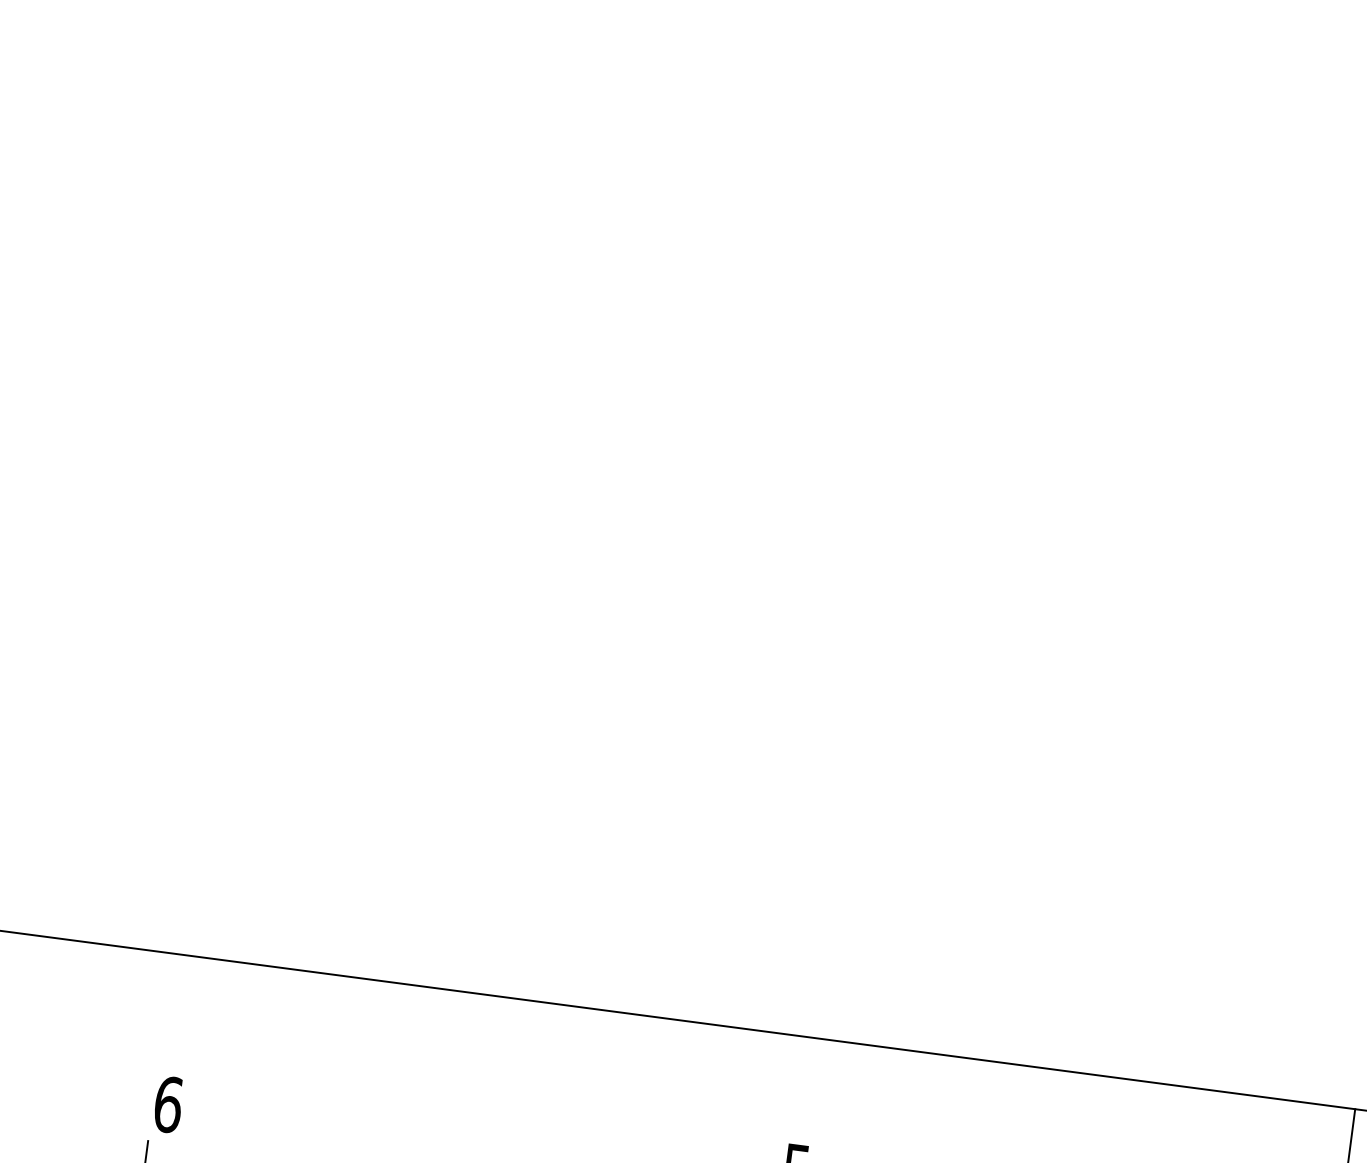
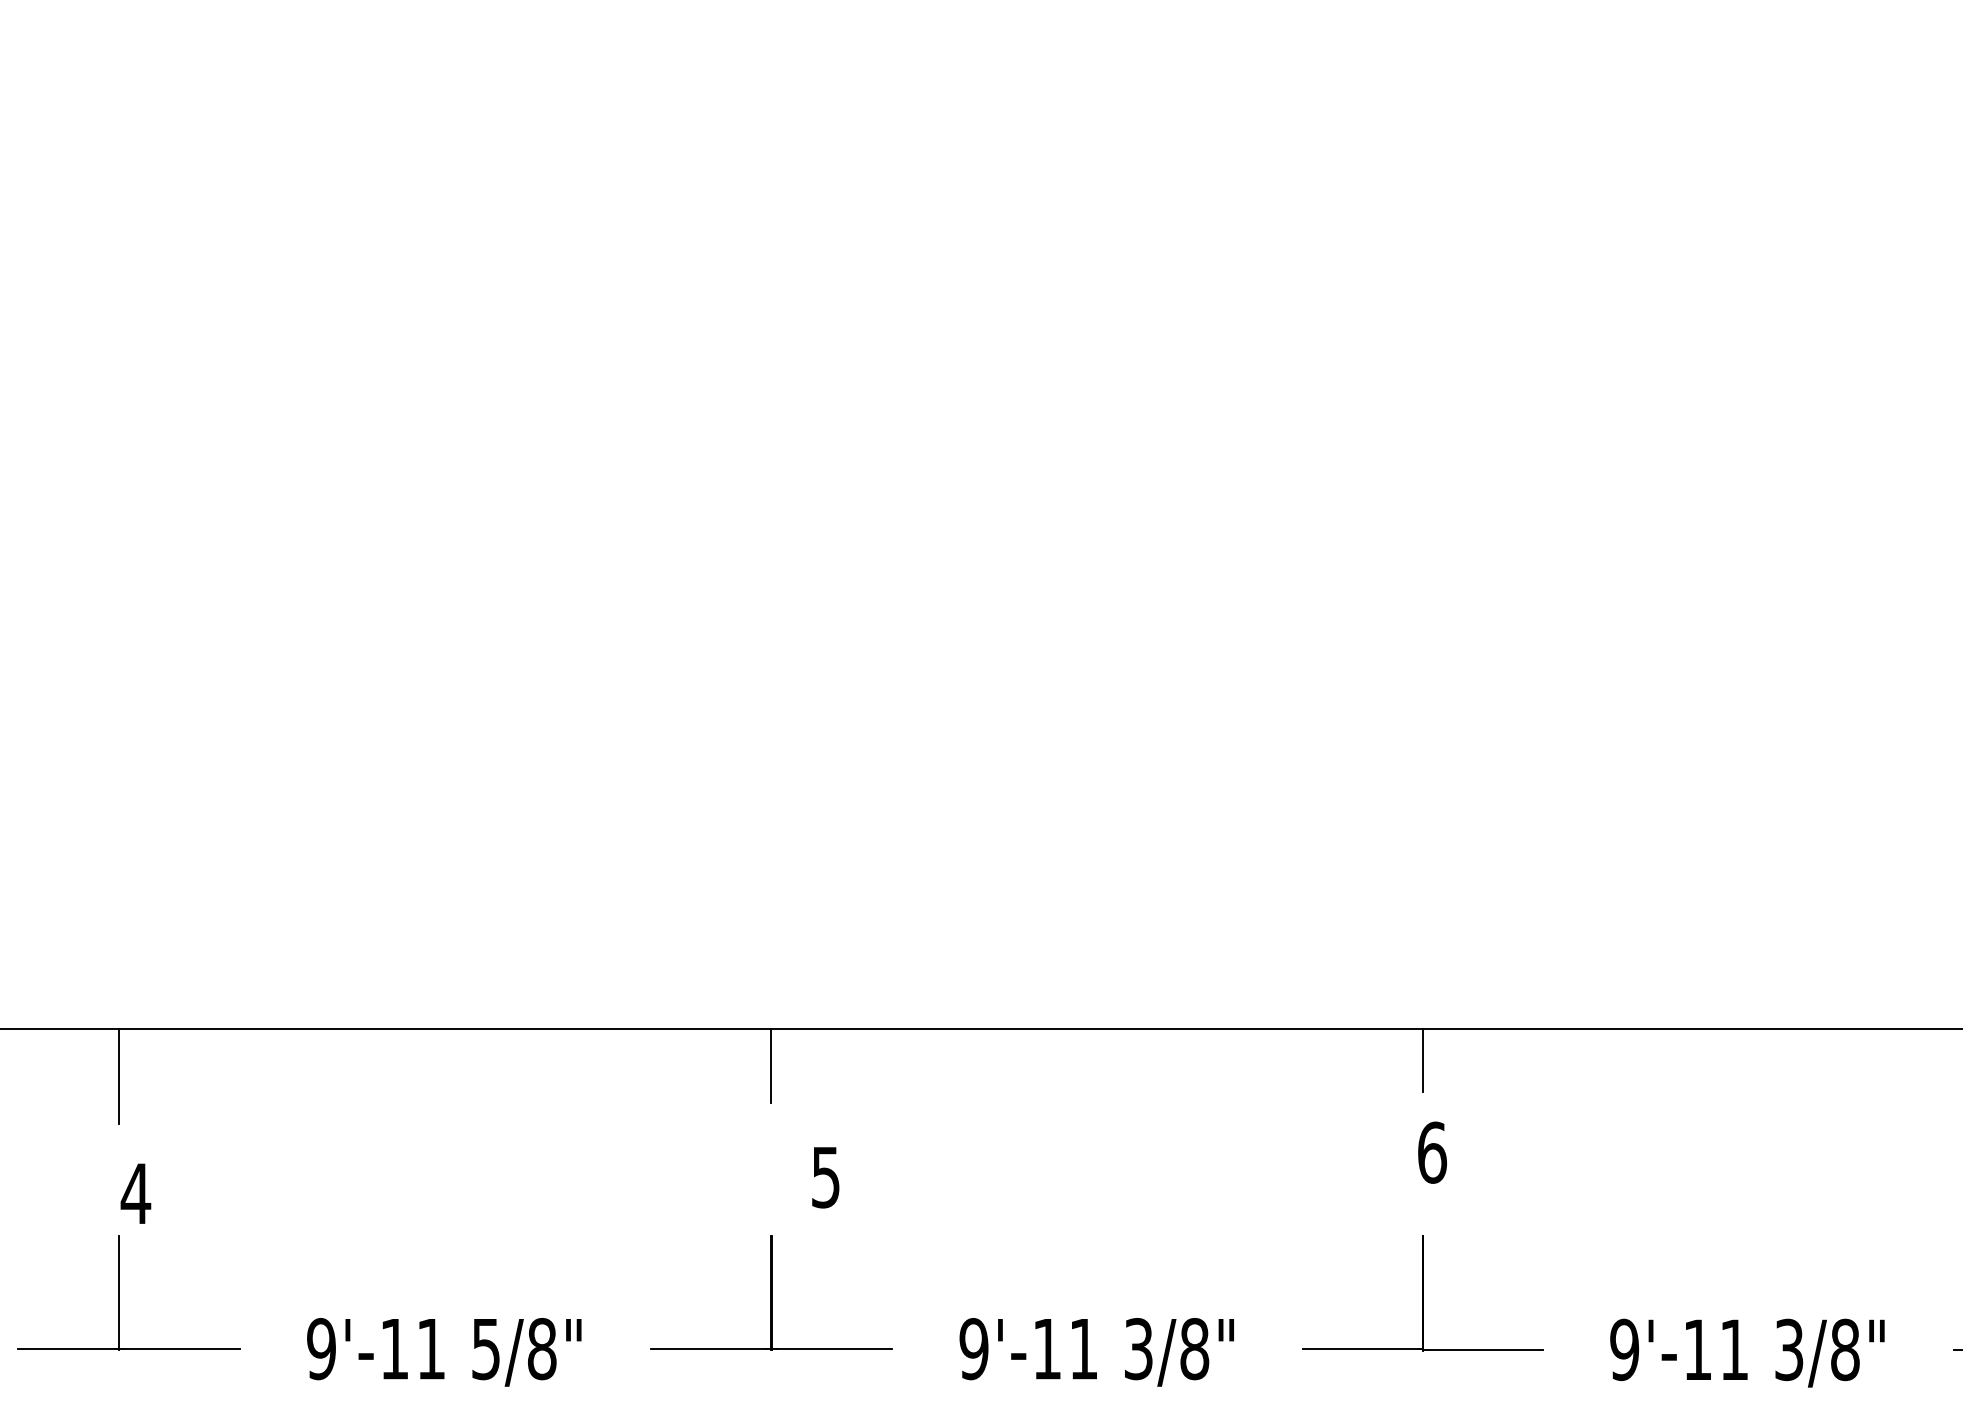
line: (167, 996) -> (119, 1076), added
line: (760, 1064) -> (771, 1065), added
text: (167, 1104) -> (135, 1193), 6 -> 4

